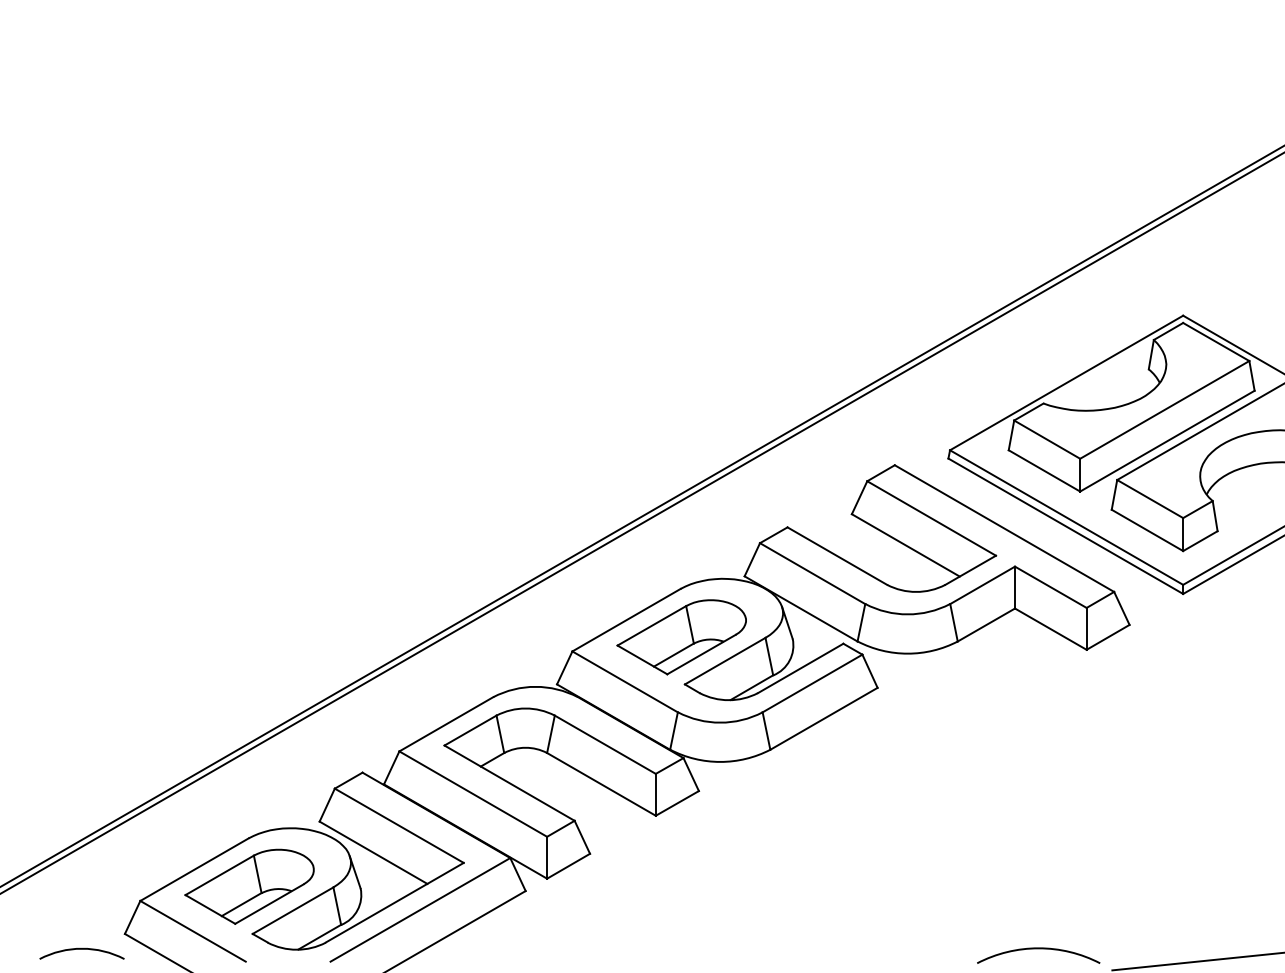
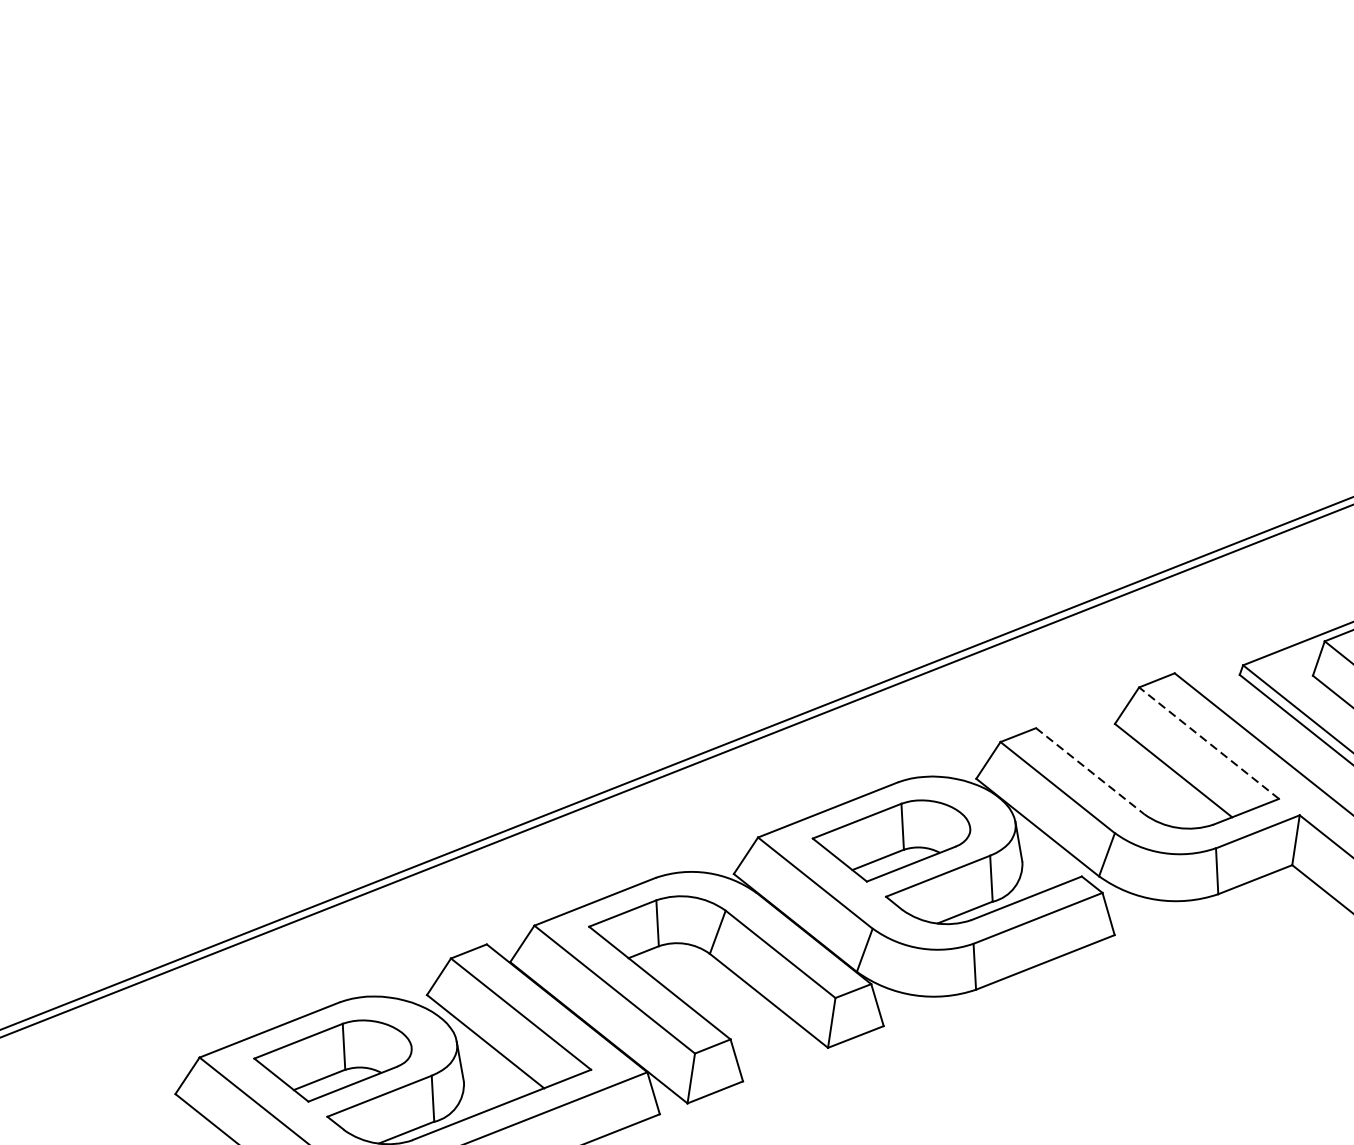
line: (931, 518) -> (1208, 743), solid -> dashed
line: (837, 556) -> (1090, 771), solid -> dashed
arc: (81, 949) -> (120, 1104), removed

